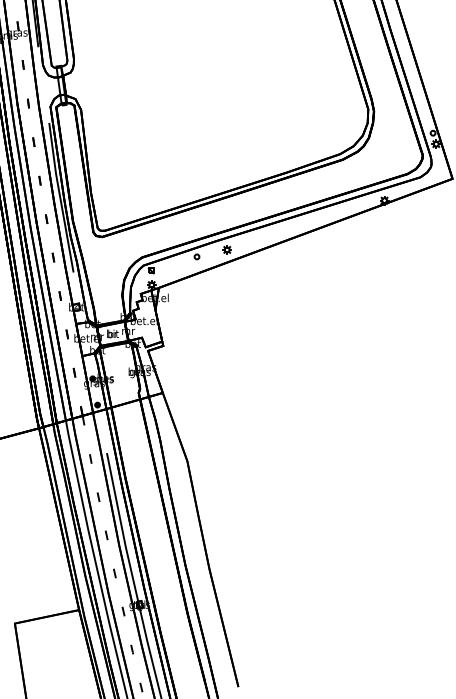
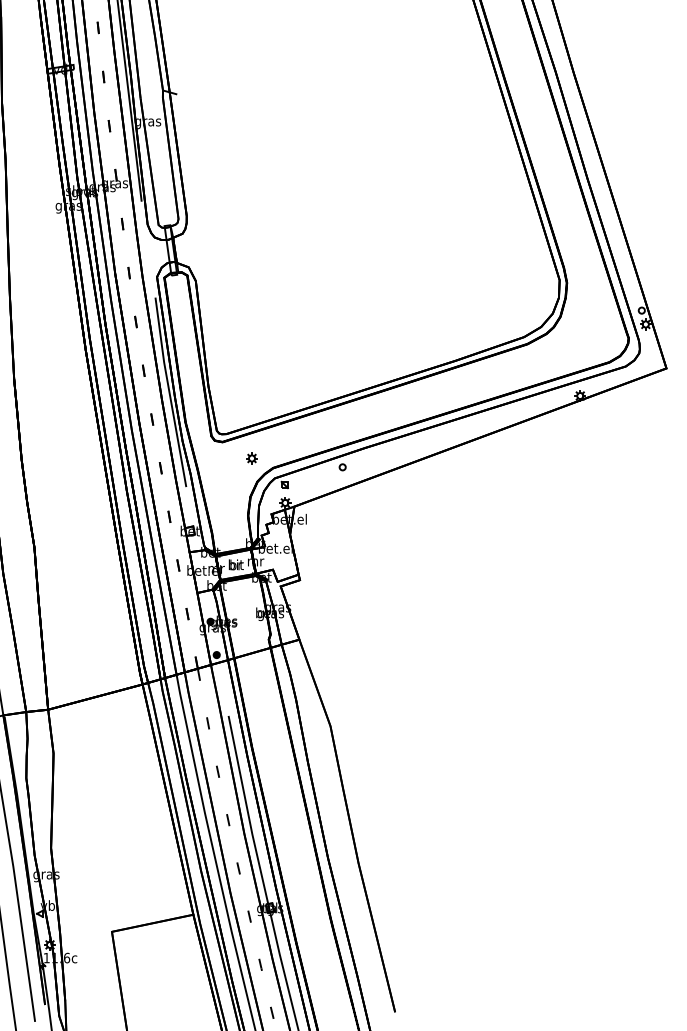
part: (226, 249) -> (251, 458), moved

